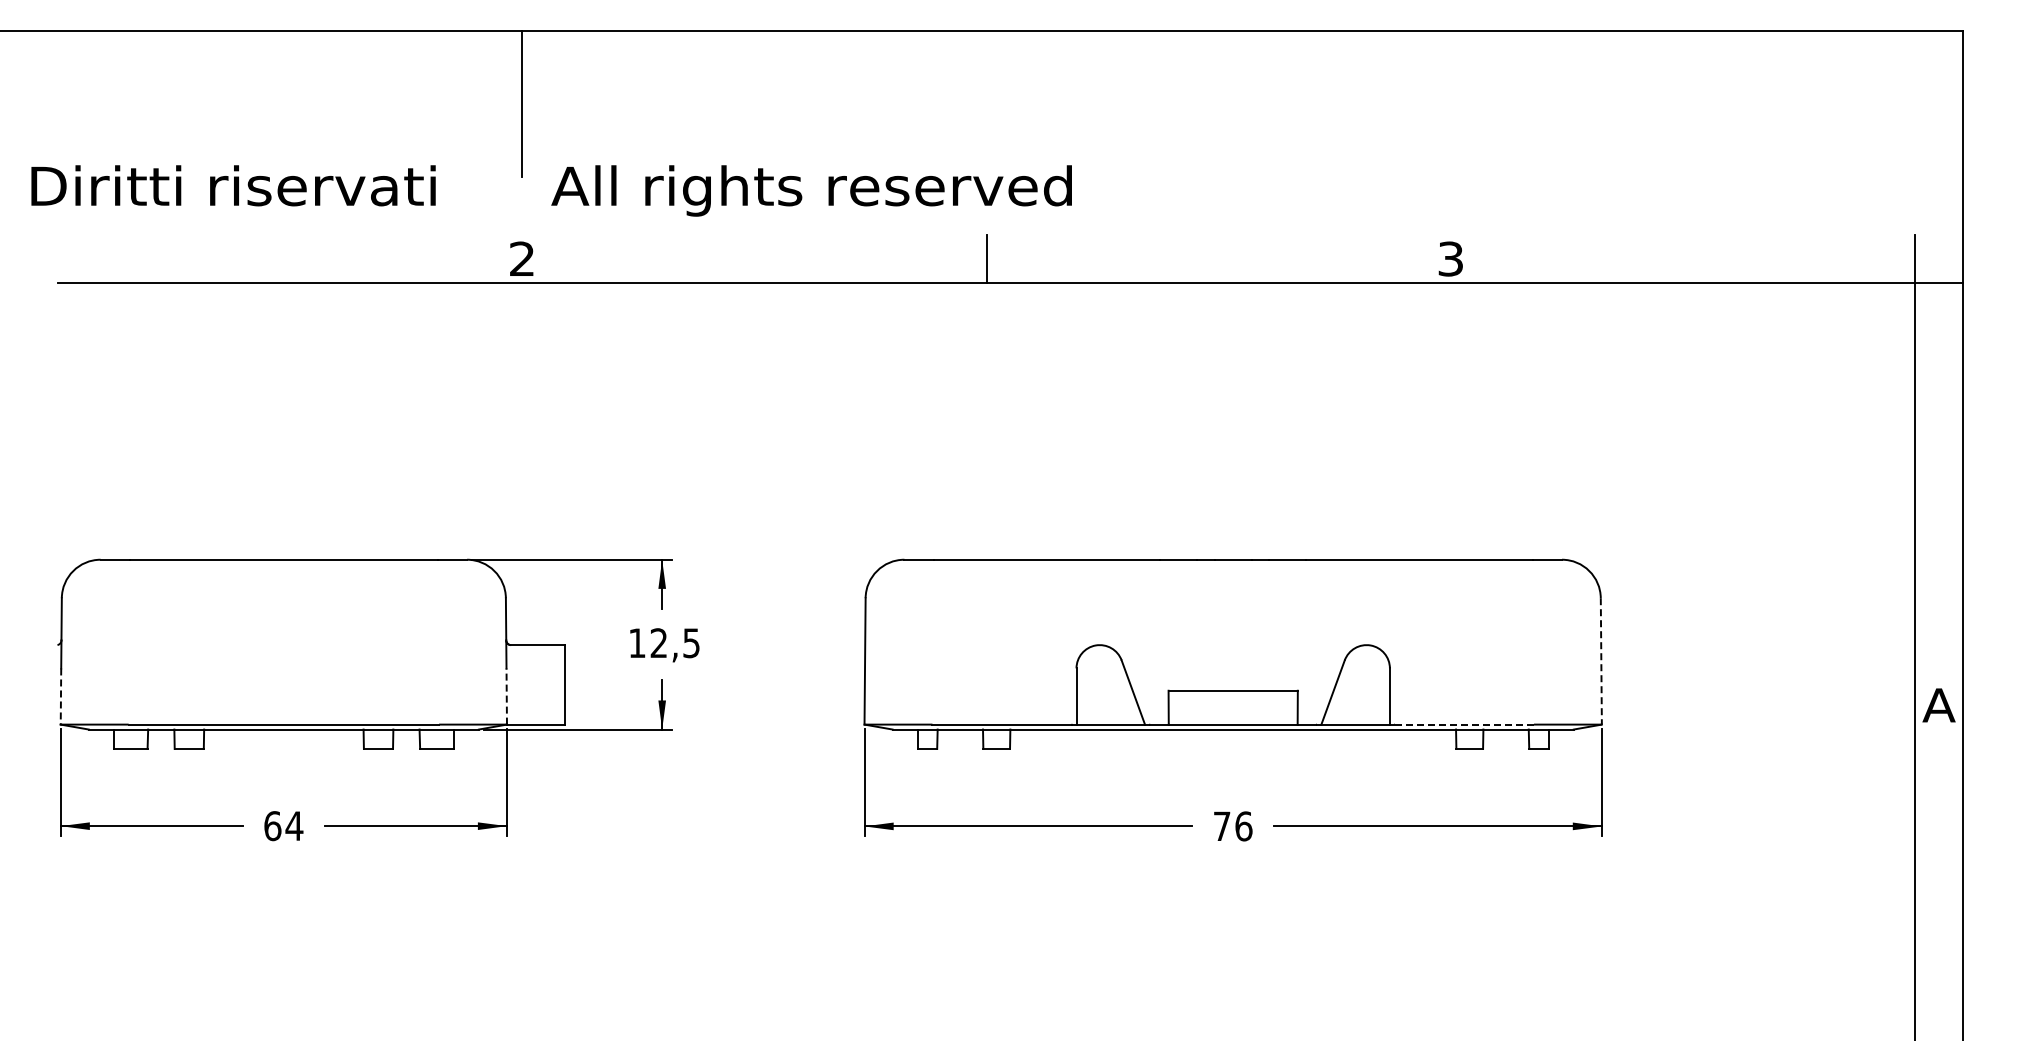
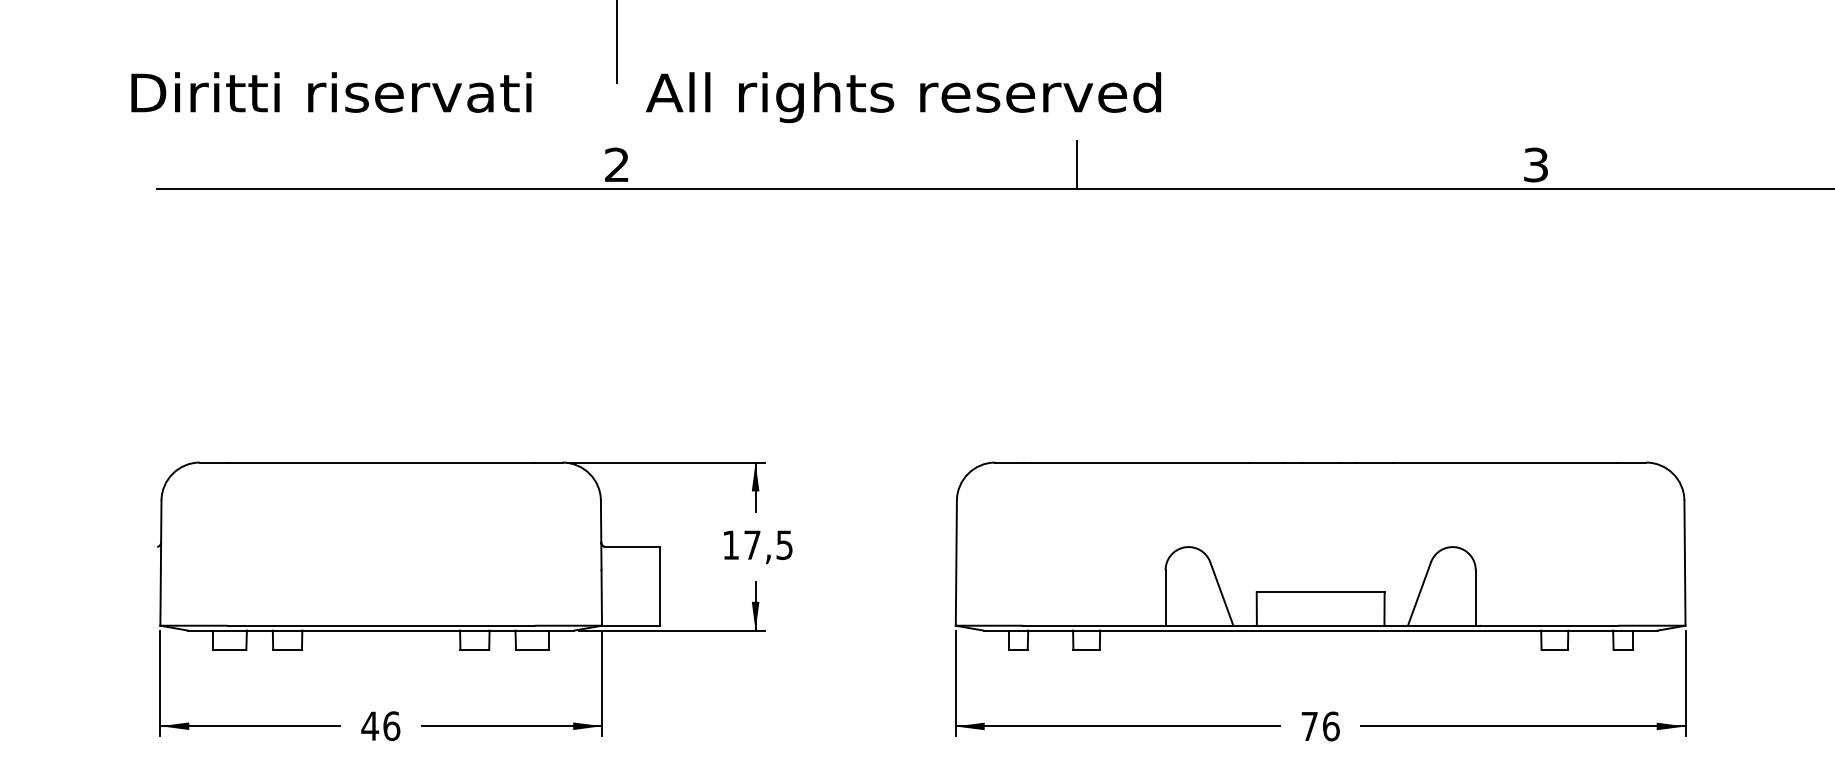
text: (658, 642) -> (751, 544), 12,5 -> 17,5
line: (1601, 661) -> (1685, 563), dashed -> solid
line: (506, 696) -> (601, 597), dashed -> solid
line: (60, 697) -> (160, 598), dashed -> solid
line: (1464, 724) -> (1549, 625), dashed -> solid
text: (283, 826) -> (380, 726), 64 -> 46

